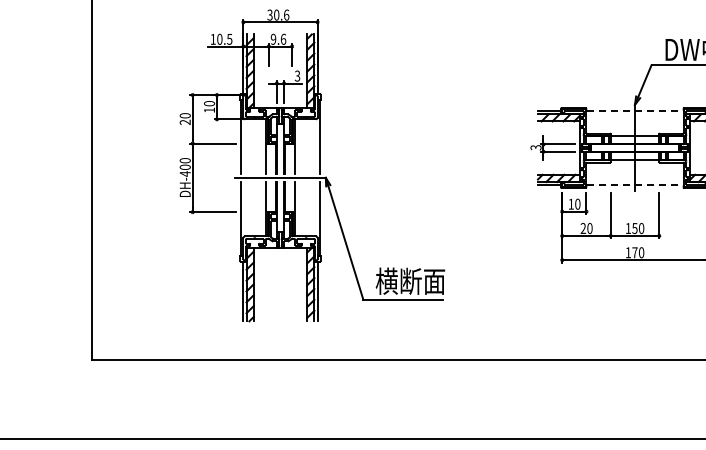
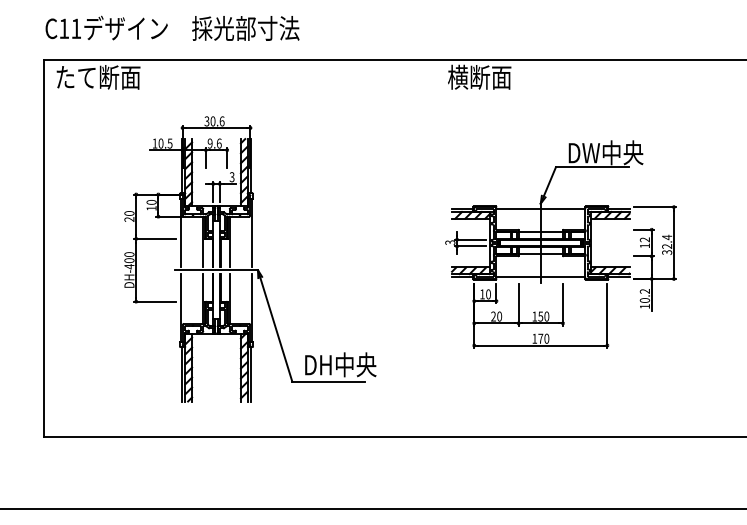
line: (635, 111) -> (541, 209), dashed -> solid
line: (635, 185) -> (541, 277), dashed -> solid
text: (414, 280) -> (339, 364), 横断面 -> DH中央

